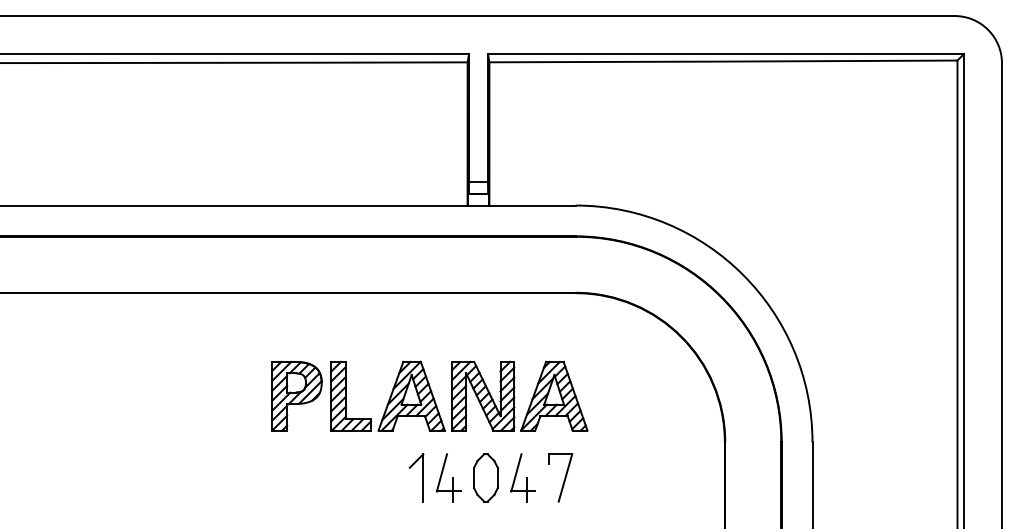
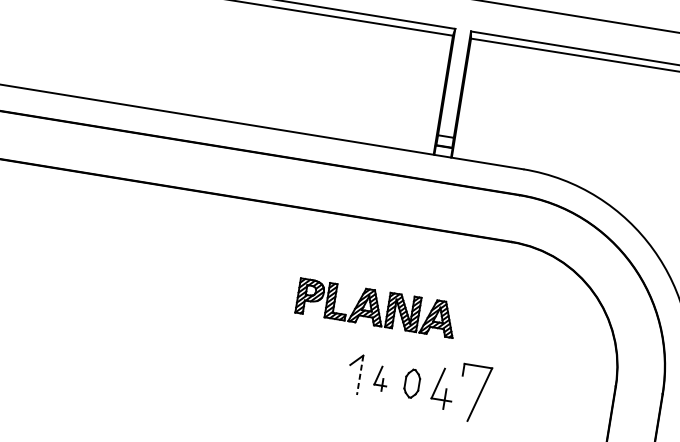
part: (429, 395) -> (376, 307), size x0.6
line: (423, 477) -> (360, 374), solid -> dashed
part: (448, 477) -> (381, 378), size x0.6
part: (485, 477) -> (411, 383), size x0.7
part: (560, 477) -> (474, 393), size x1.4

